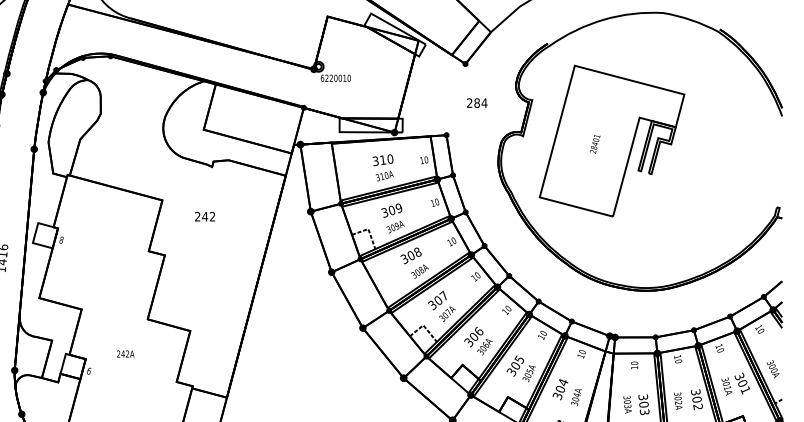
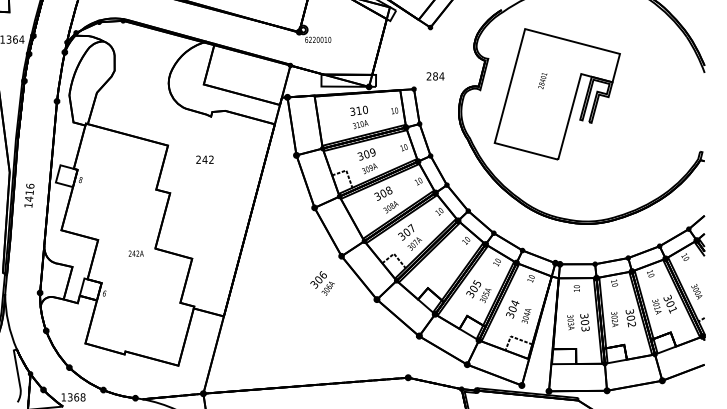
text: (477, 103) -> (435, 76), moved
text: (594, 144) -> (542, 81), moved
text: (478, 341) -> (322, 283), moved
text: (124, 353) -> (135, 253), moved

